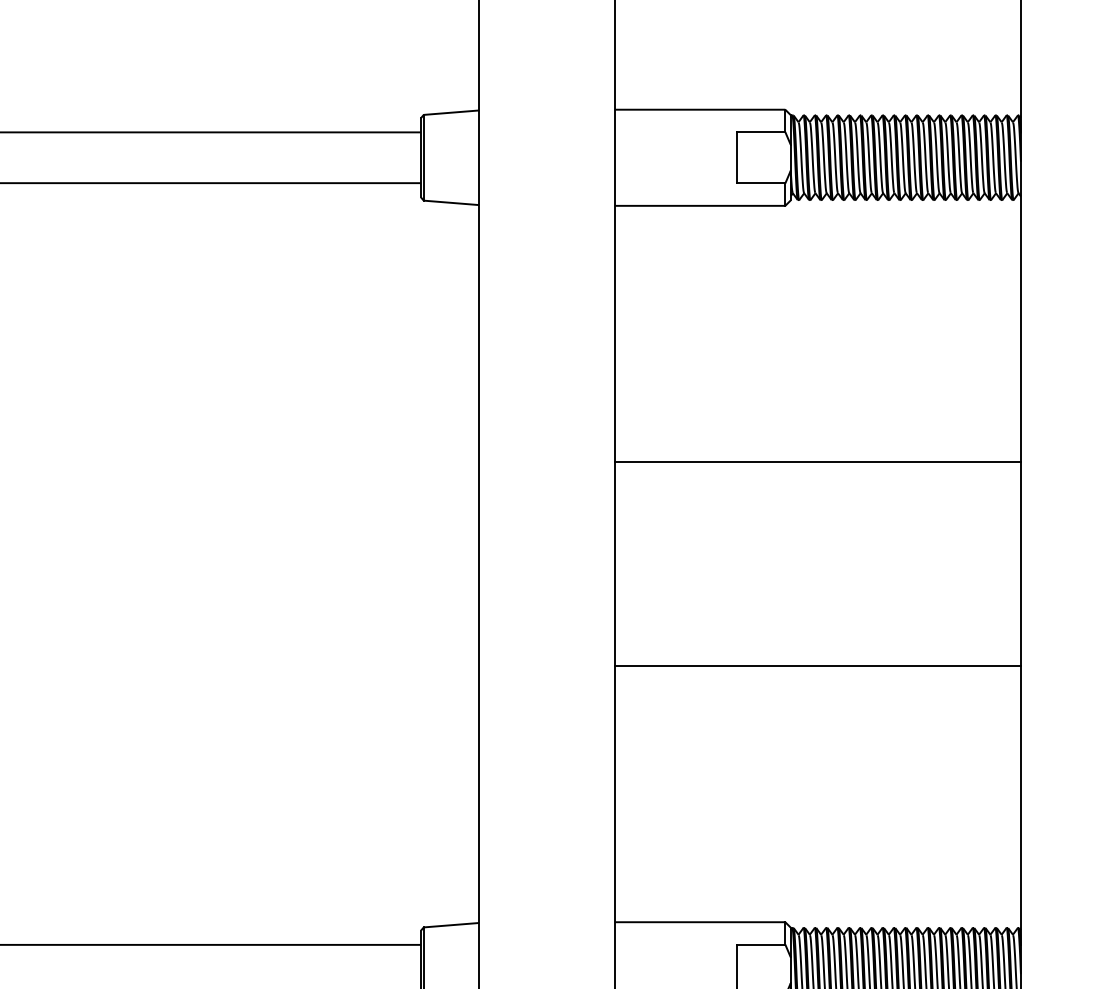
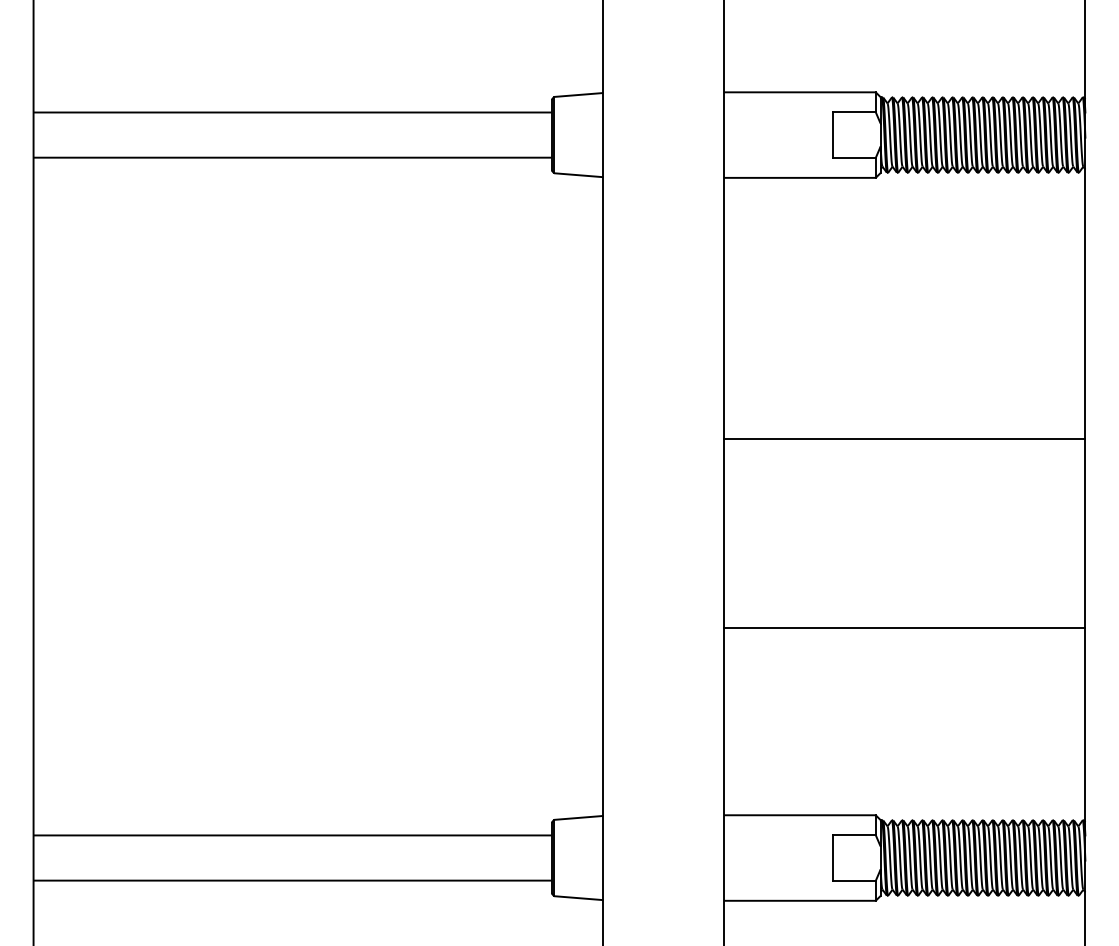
line: (817, 462) -> (904, 439), moved
line: (817, 665) -> (904, 627), moved

